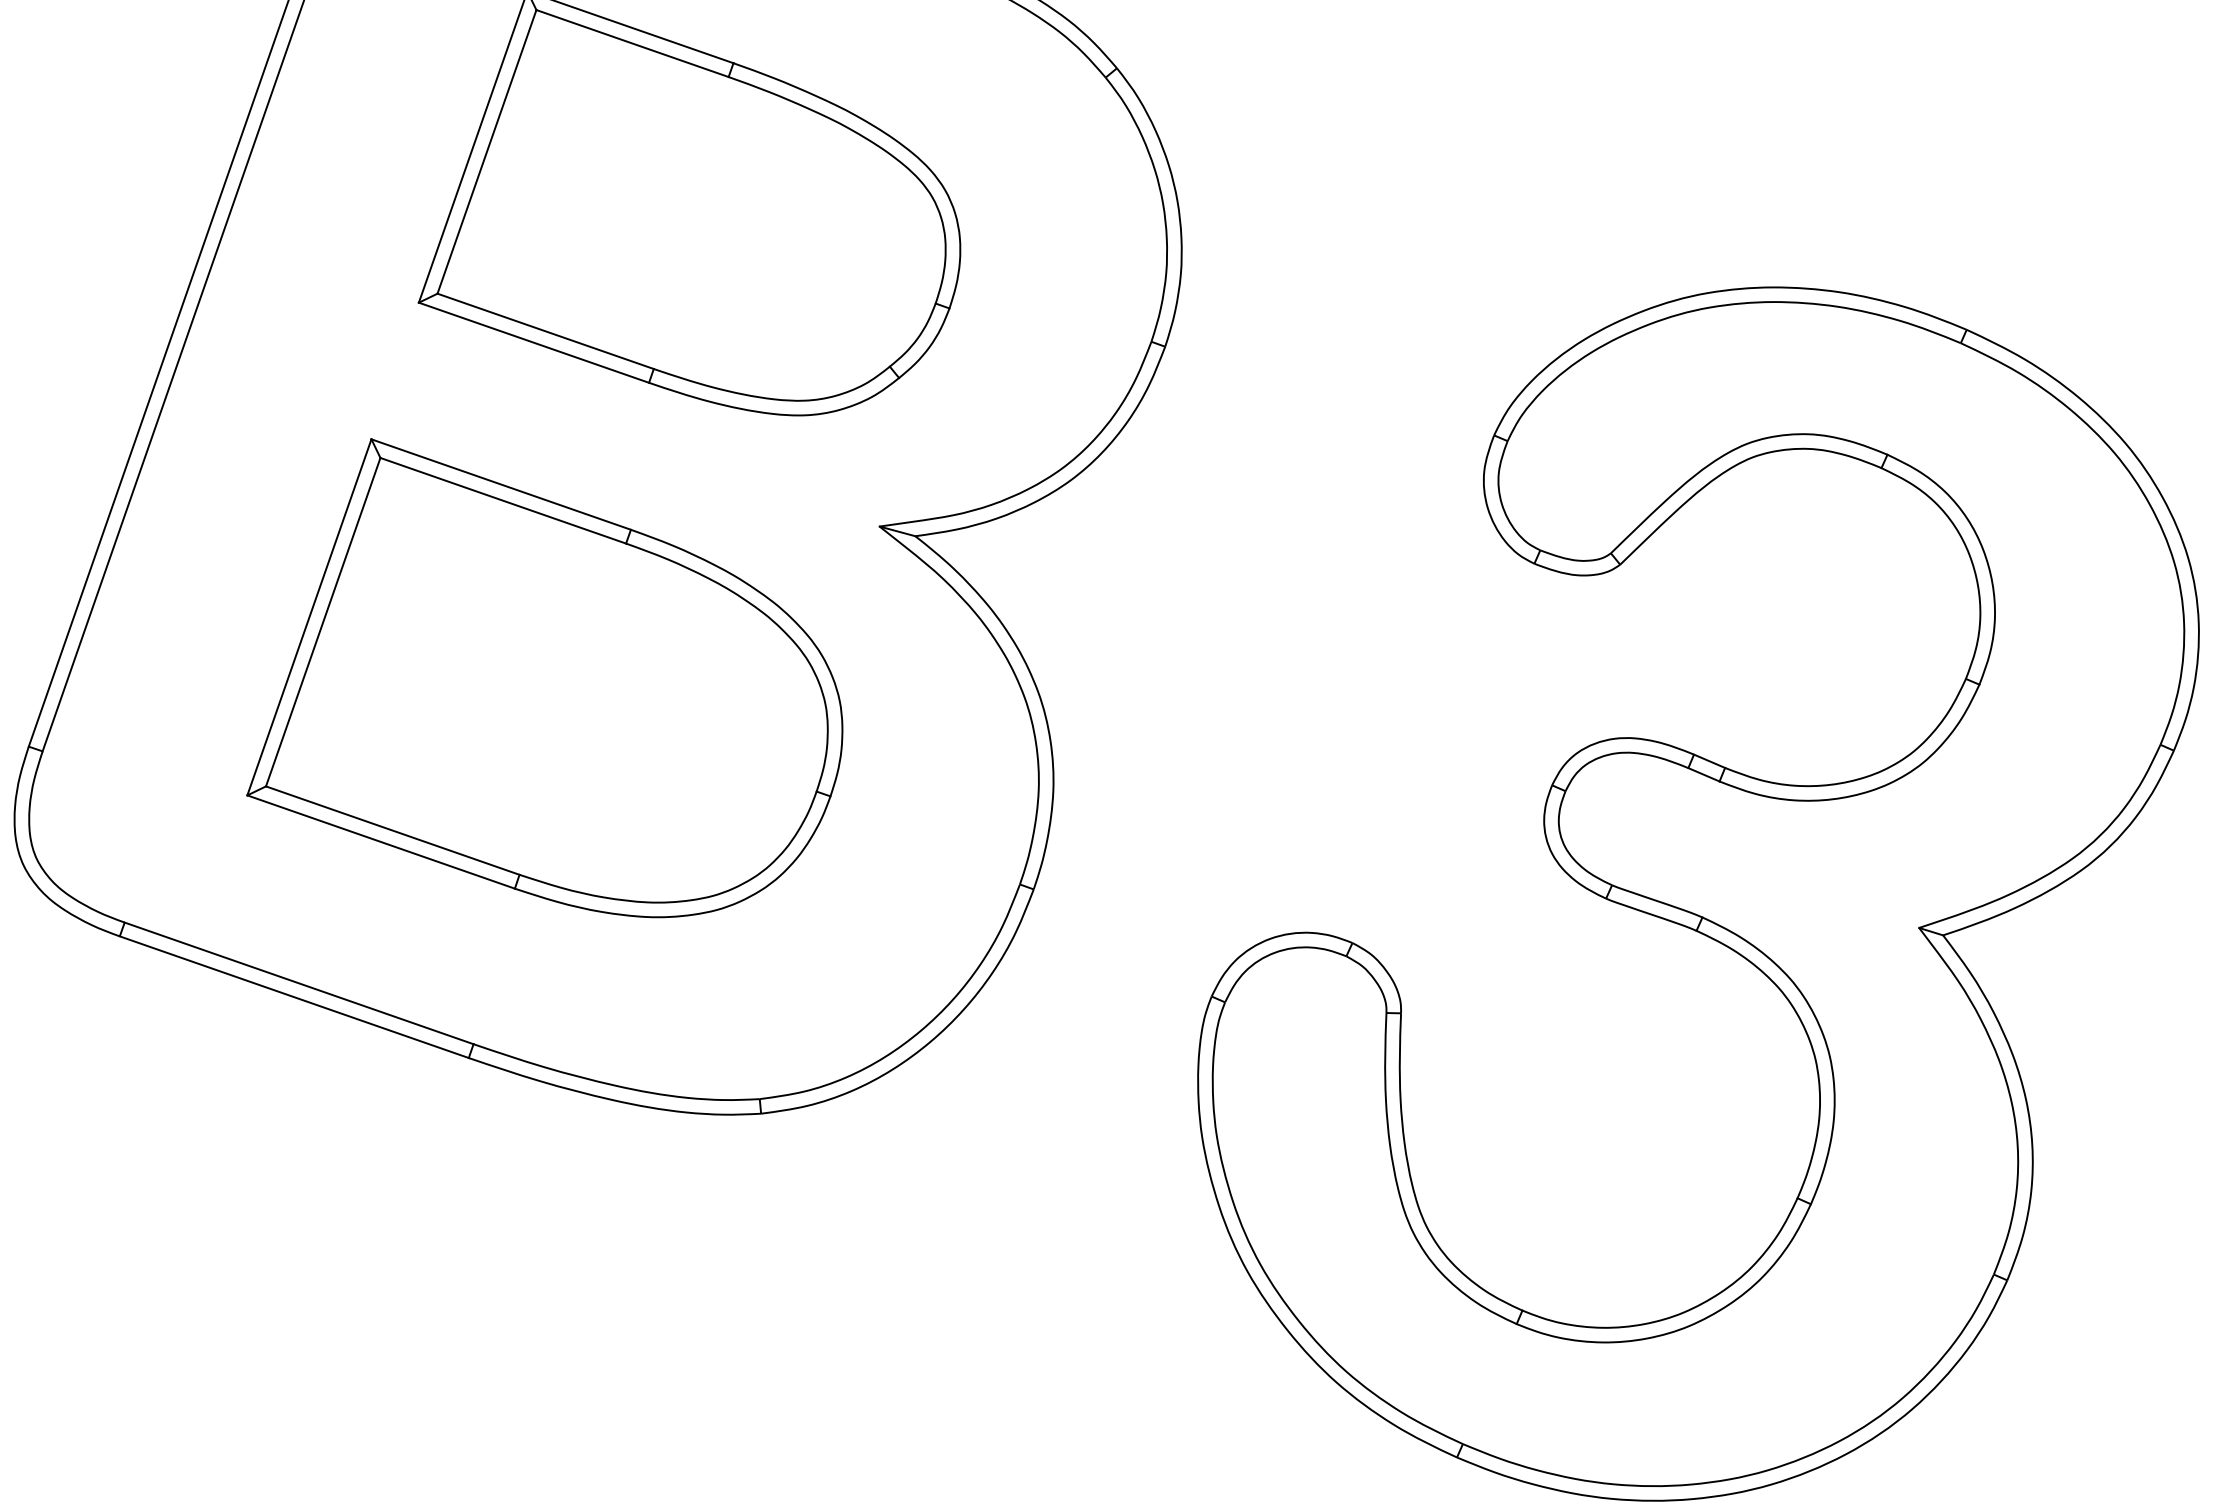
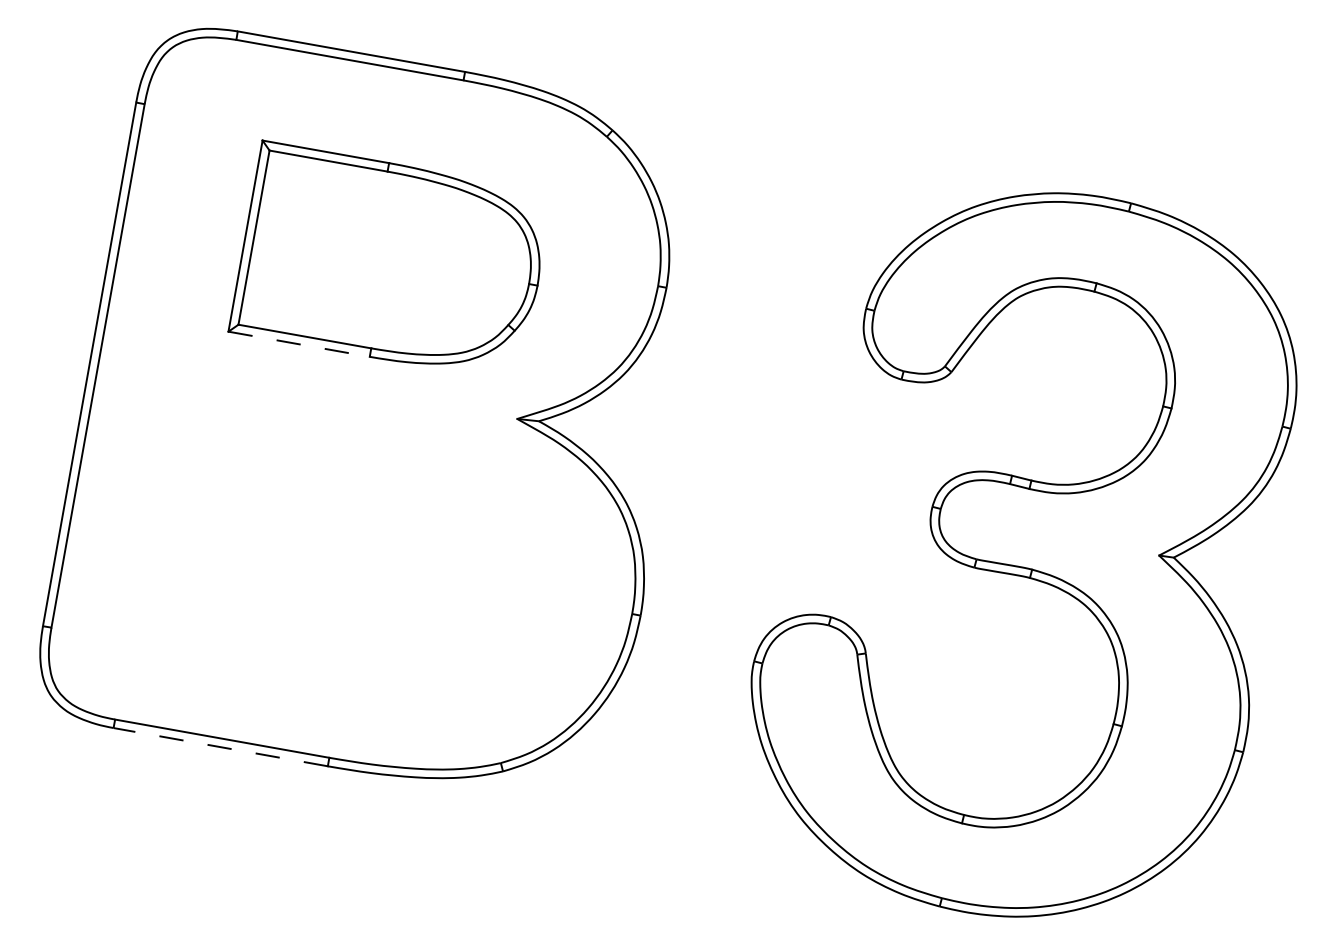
line: (534, 343) -> (299, 344), solid -> dashed
part: (557, 685) -> (344, 541), removed
line: (293, 997) -> (220, 747), solid -> dashed

